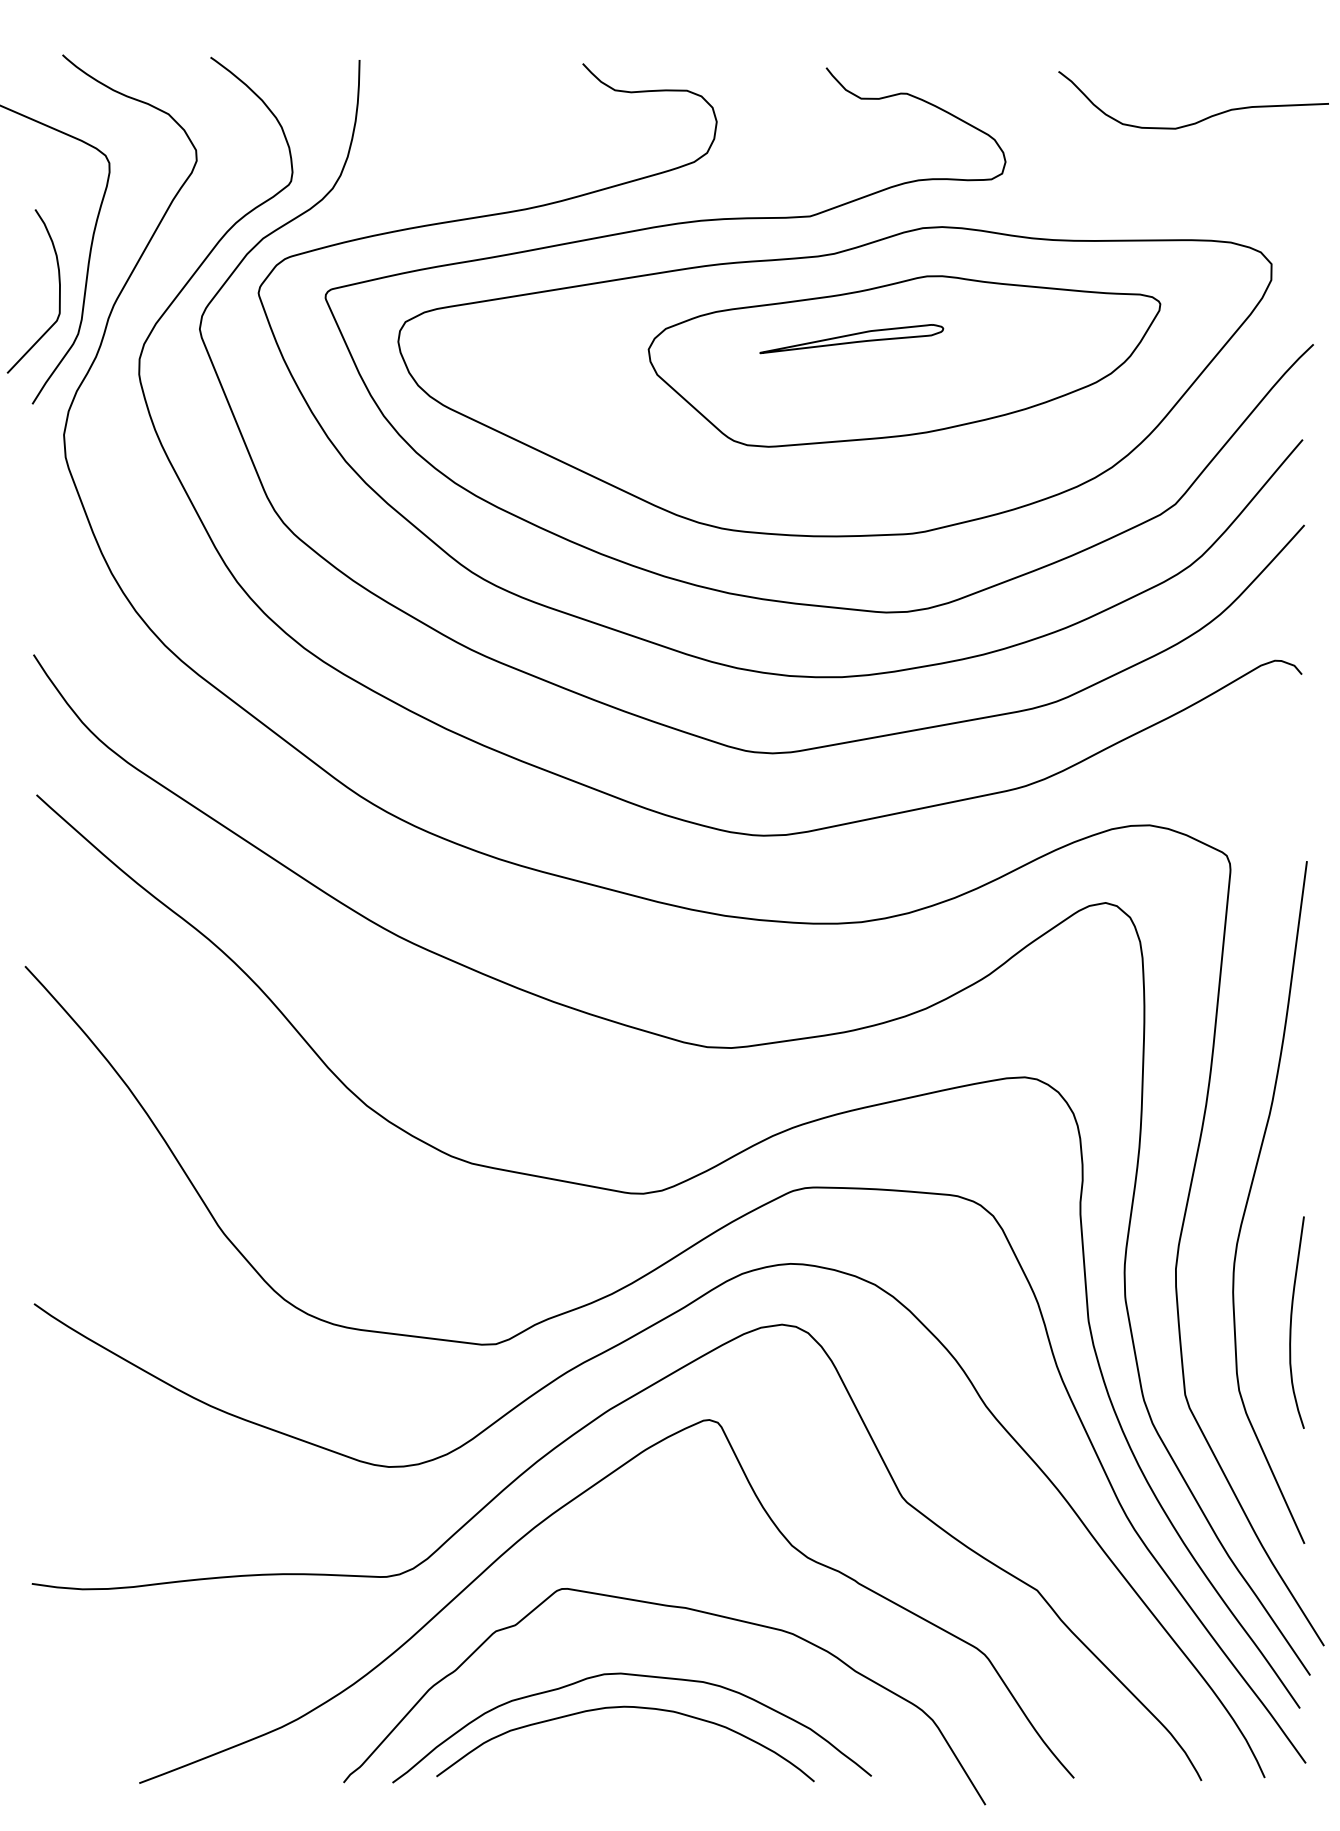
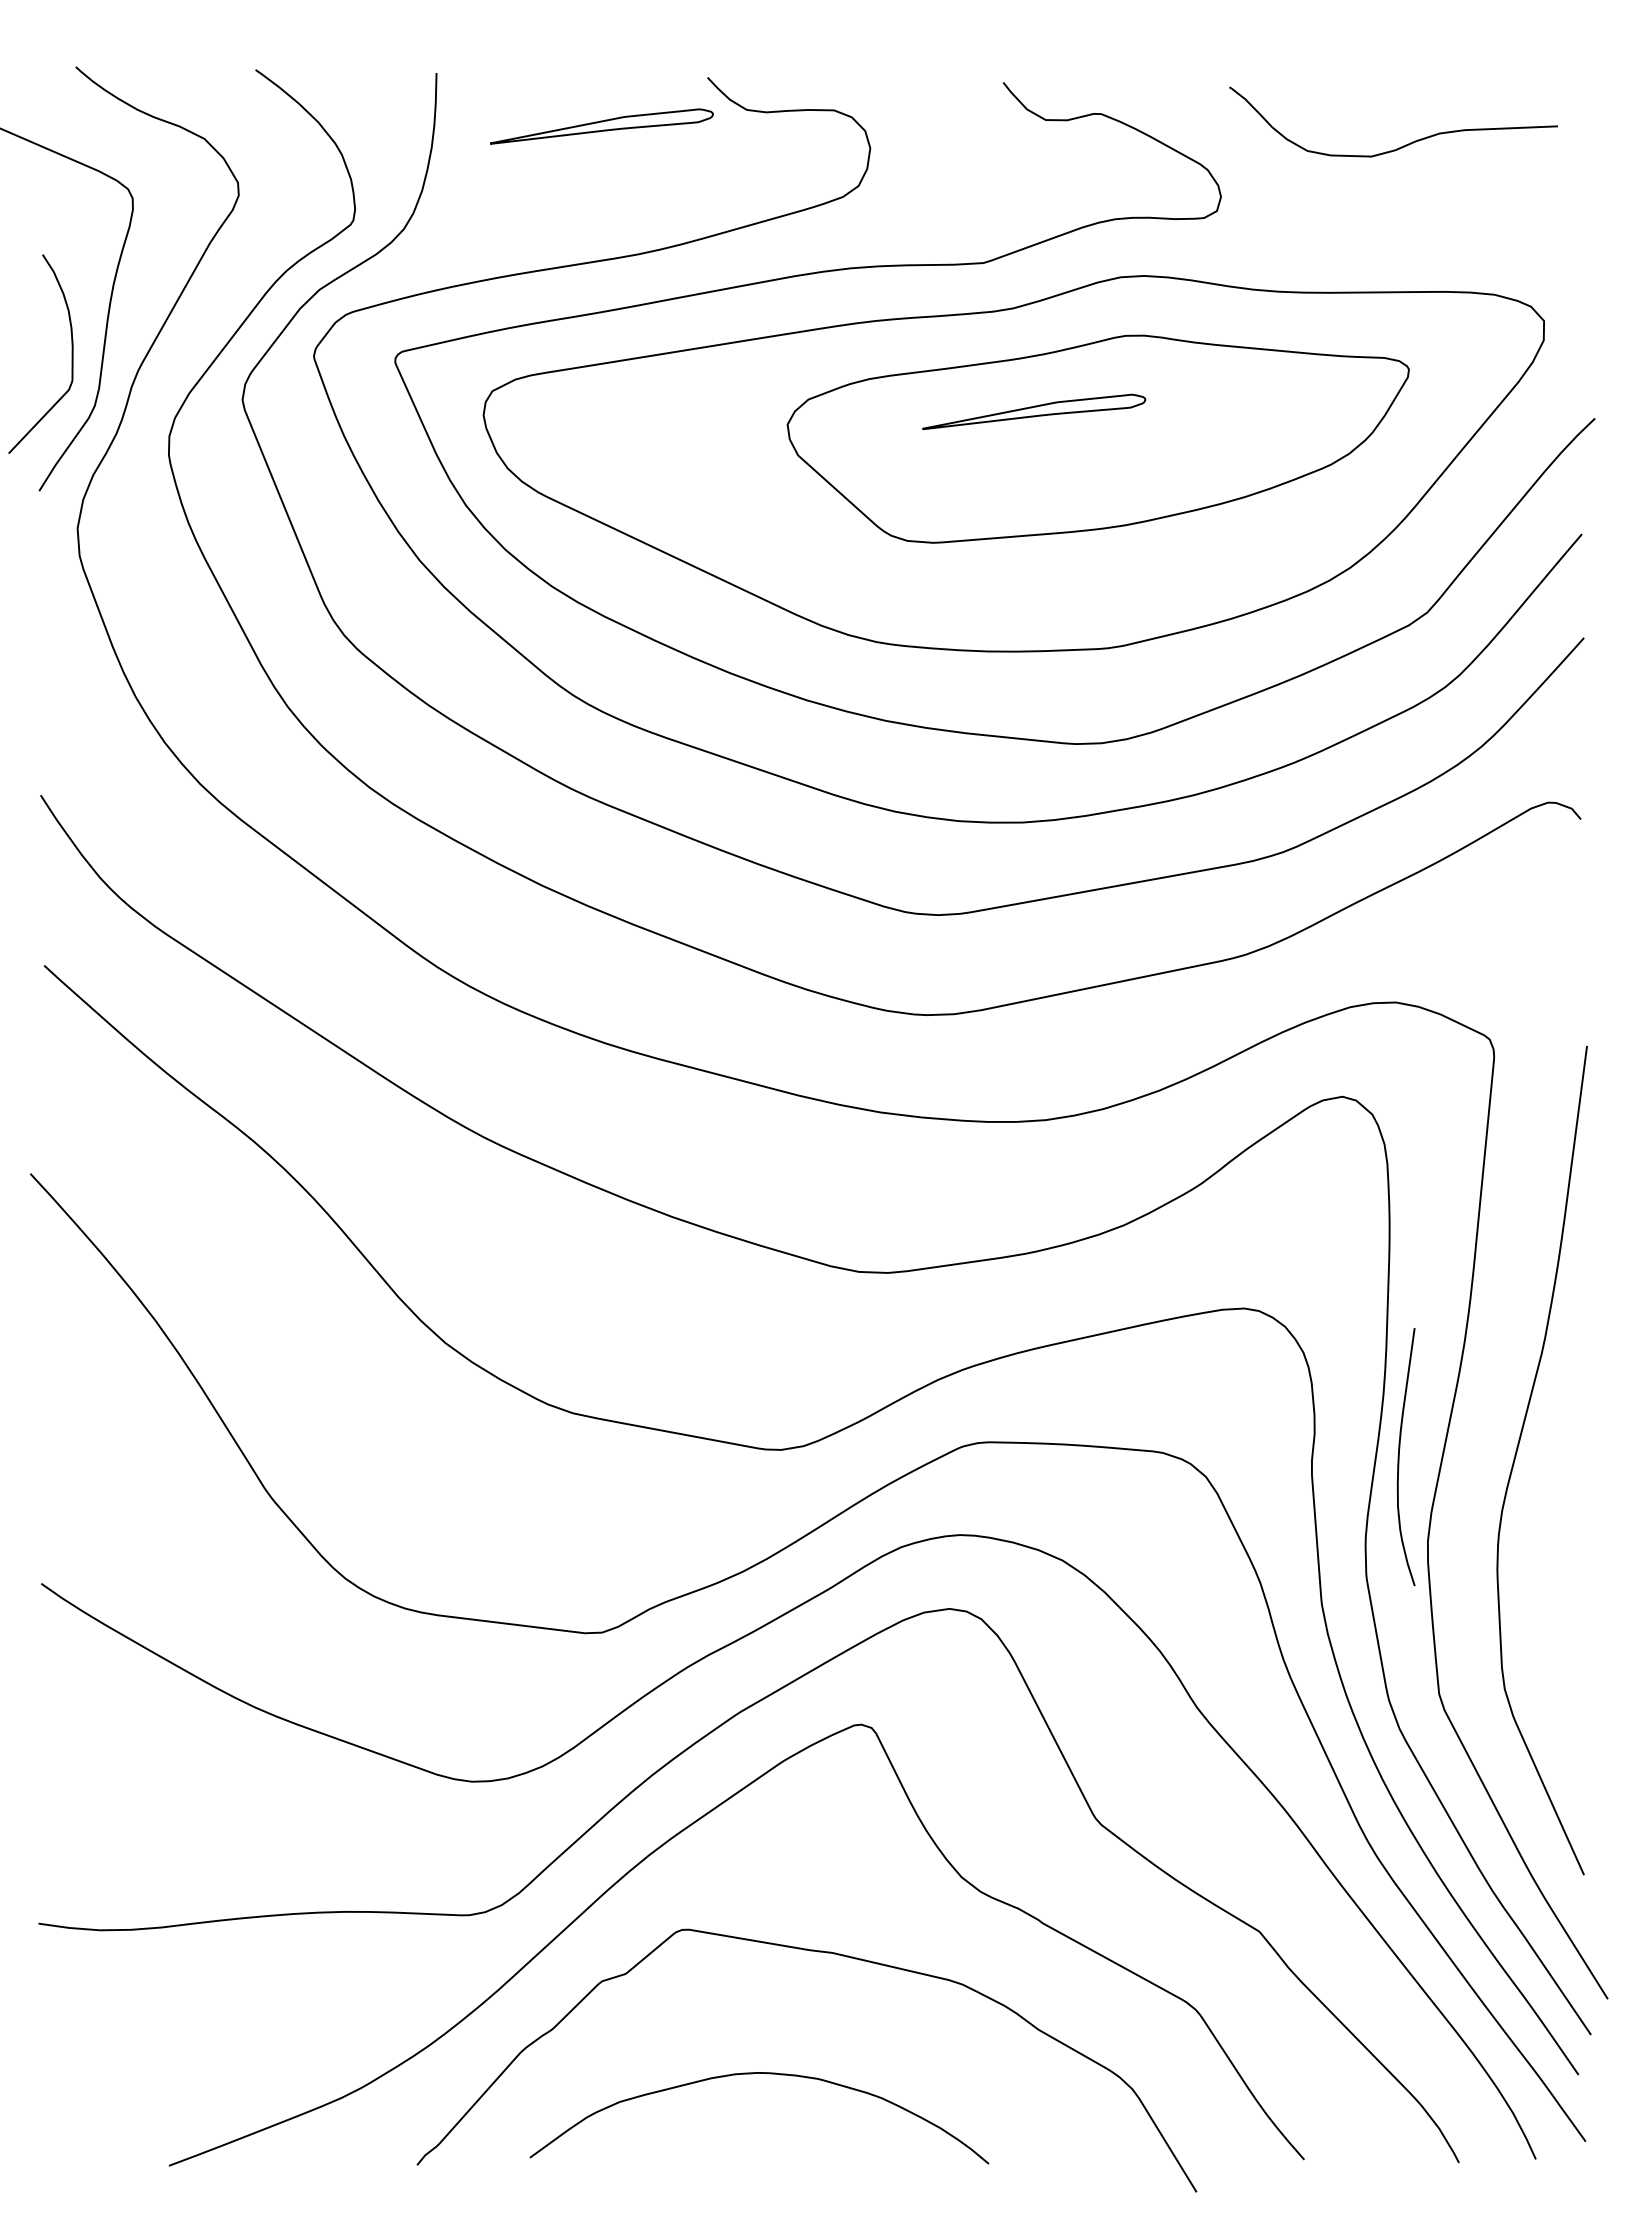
part: (495, 104) -> (601, 127), added
curve: (1201, 119) -> (1403, 145), moved
curve: (1291, 1322) -> (1399, 1456), moved
curve: (637, 1676) -> (774, 2036), removed

